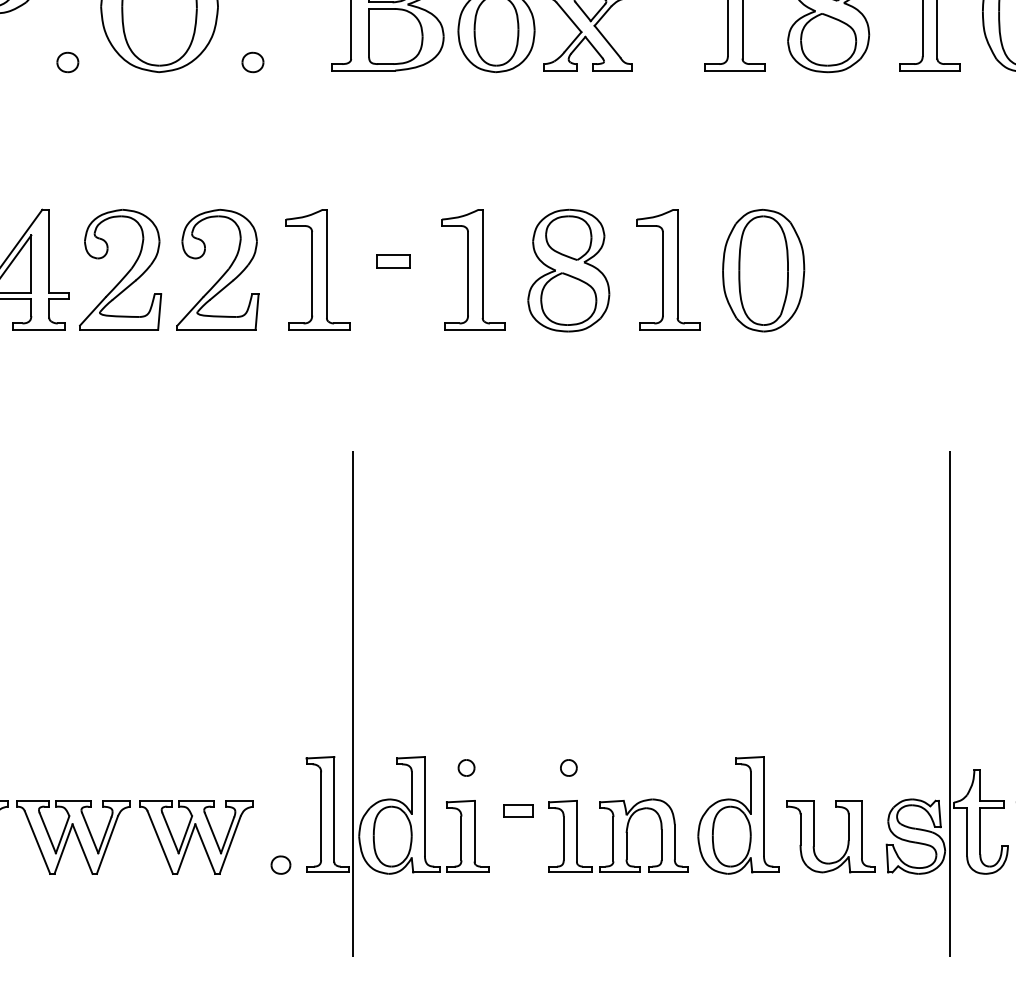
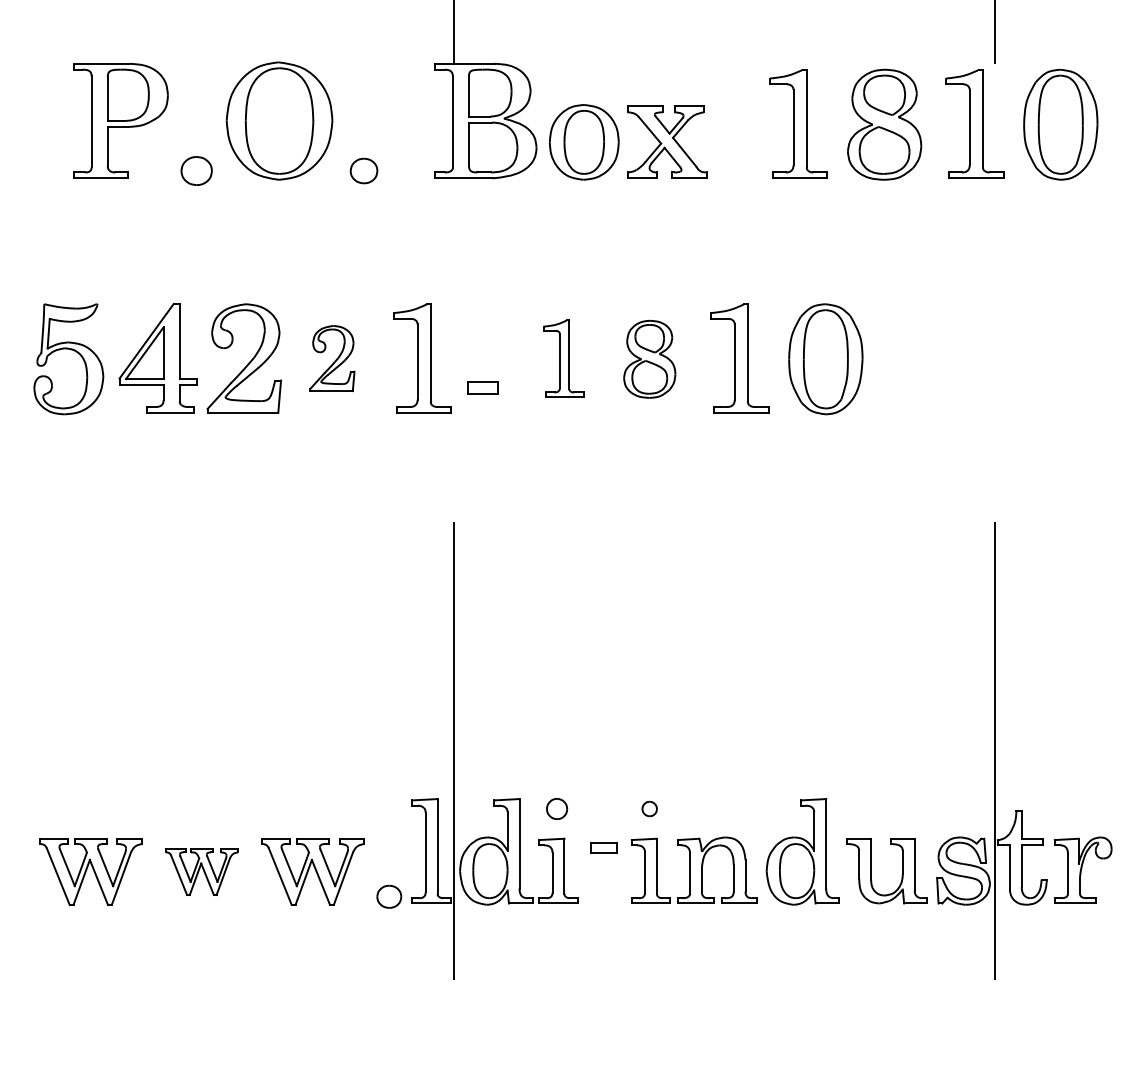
part: (67, 61) -> (196, 170), size x1.6
part: (252, 61) -> (363, 170), size x1.4
part: (392, 260) -> (482, 387), moved
part: (218, 269) -> (332, 358), size x0.6
part: (473, 269) -> (563, 358), size x0.7
part: (568, 270) -> (649, 359), size x0.7
part: (466, 767) -> (557, 808), size x1.4
part: (73, 837) -> (201, 871), size x0.7
part: (281, 864) -> (389, 896), size x1.4

